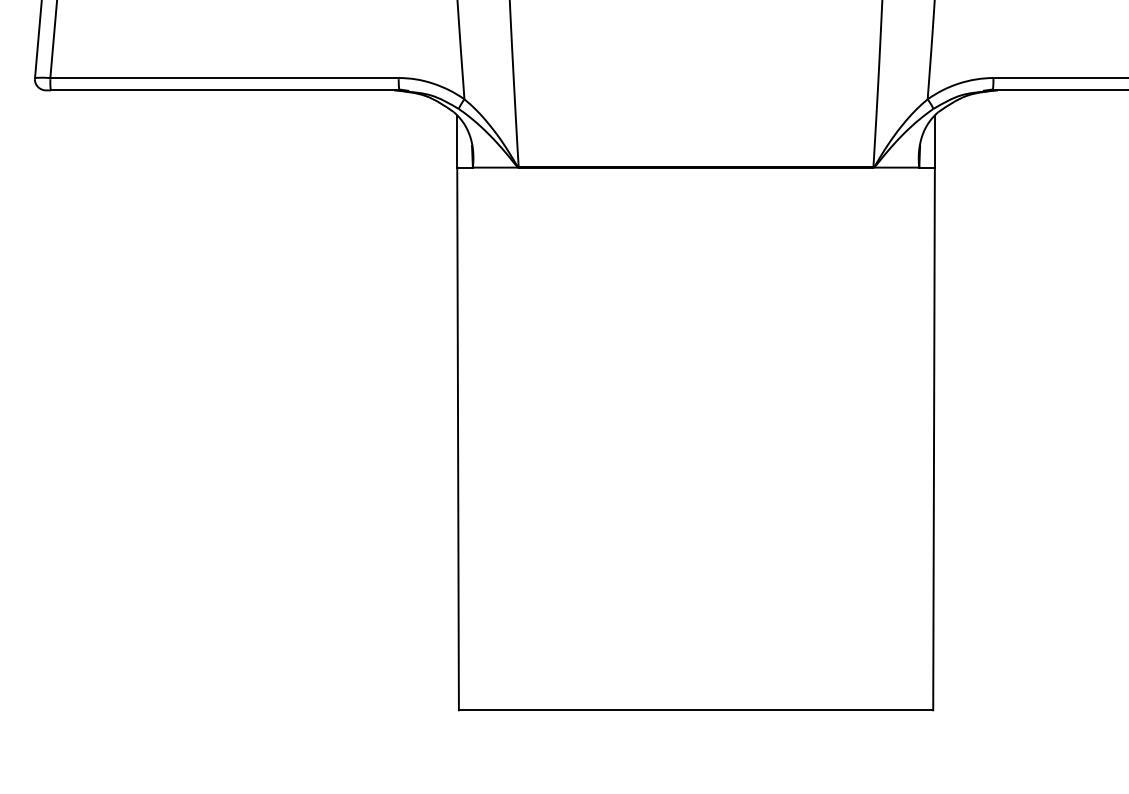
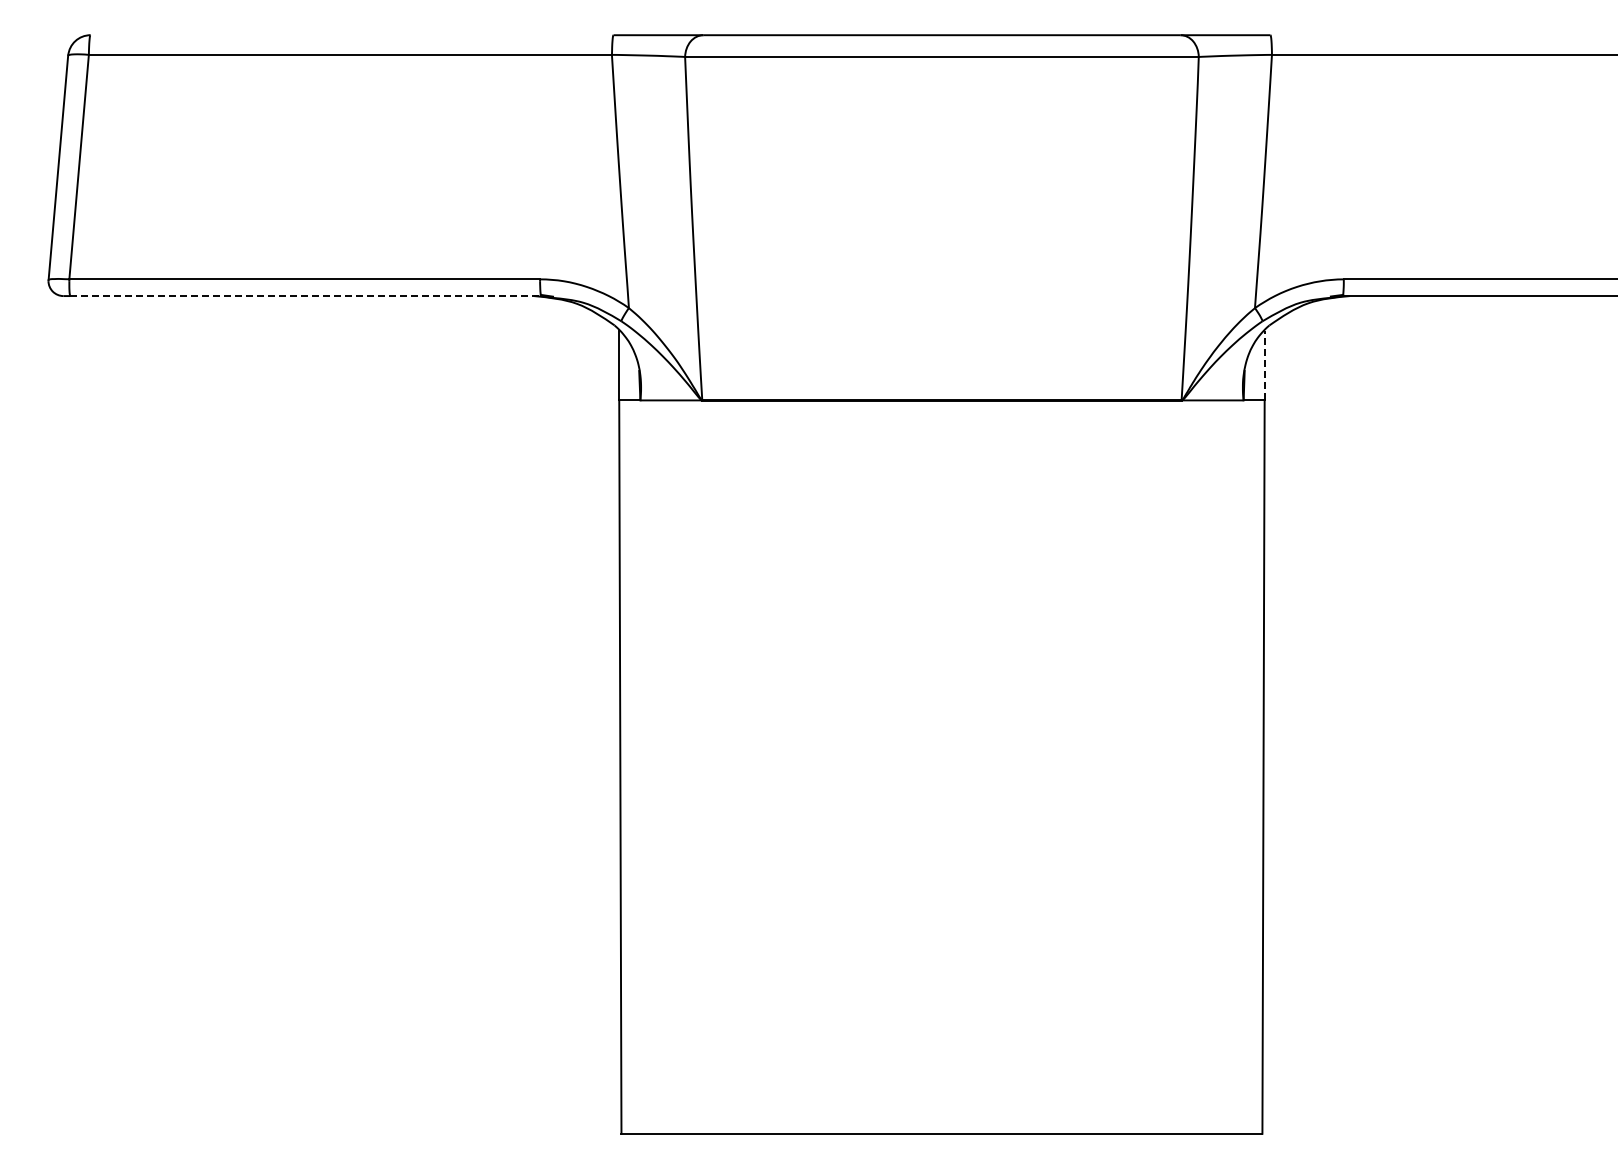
line: (225, 90) -> (306, 296), solid -> dashed
line: (934, 141) -> (1264, 365), solid -> dashed

